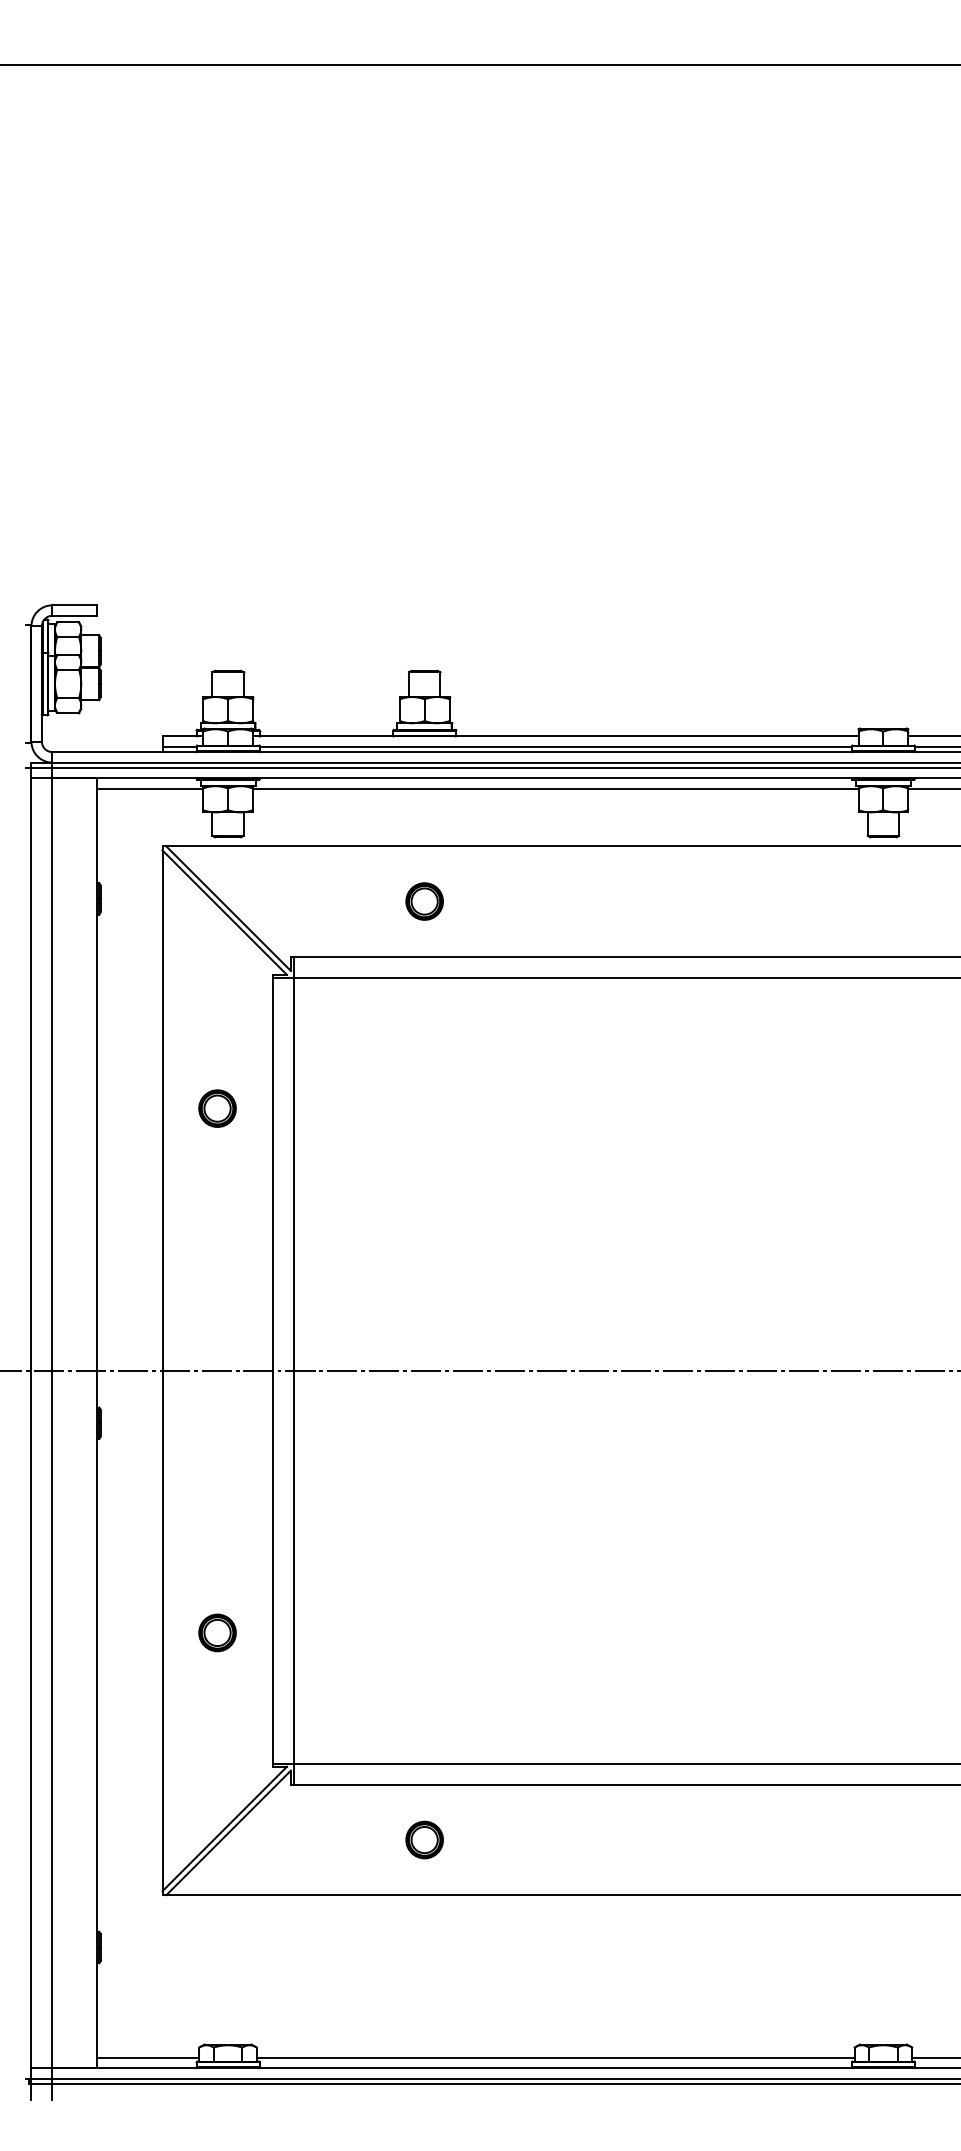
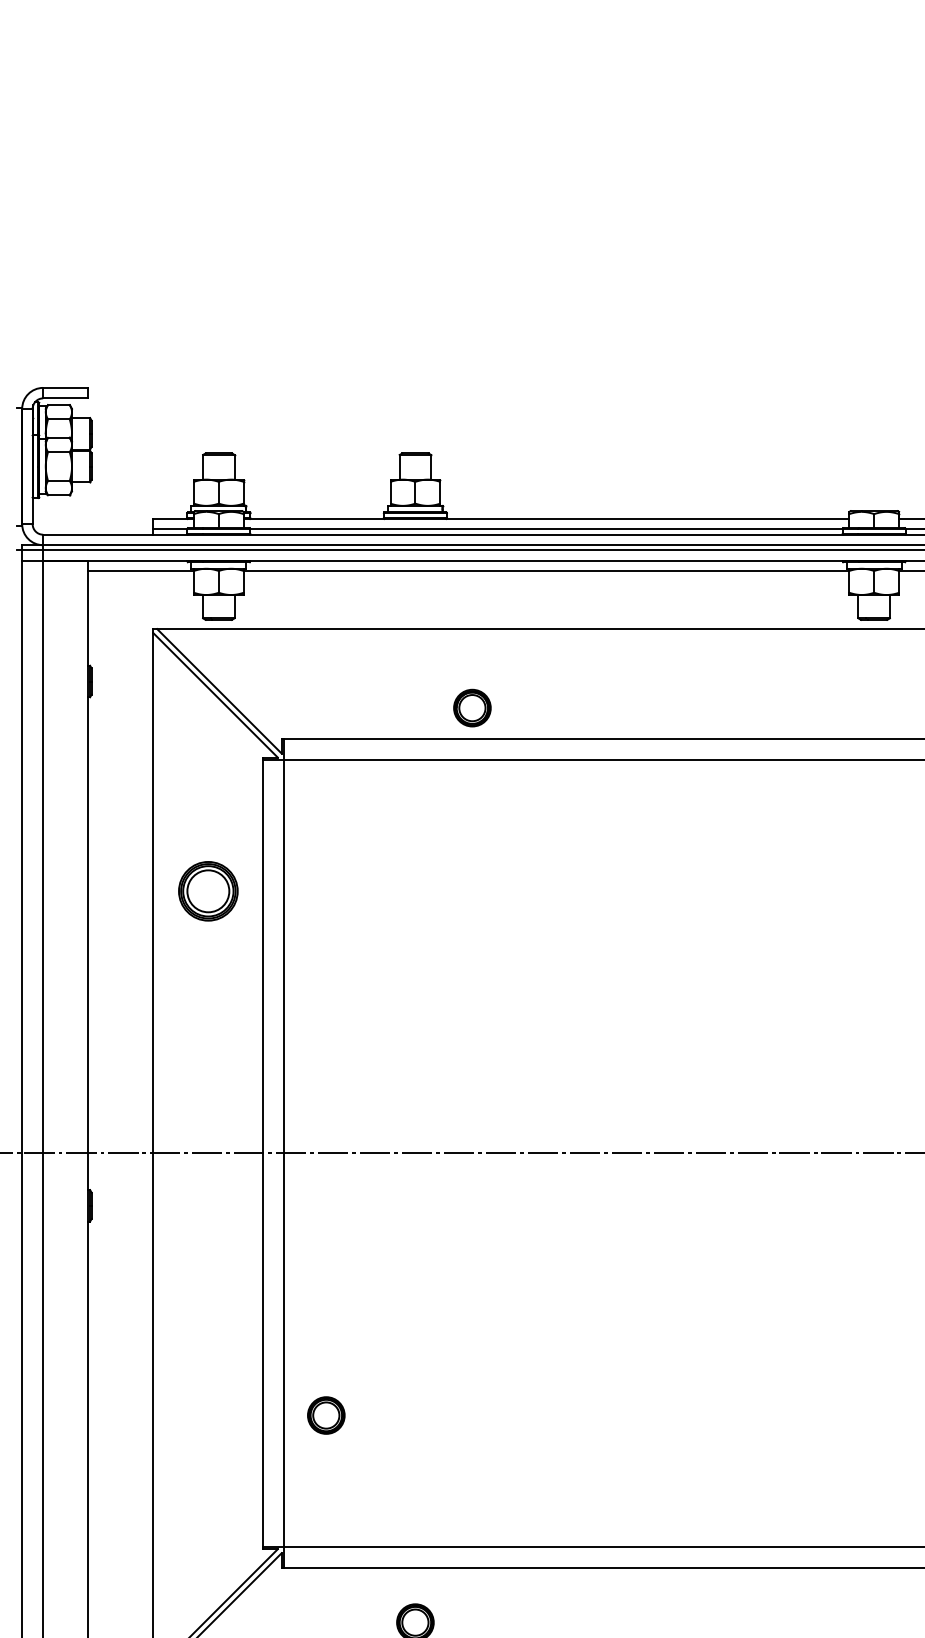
part: (424, 901) -> (472, 708), moved
part: (217, 1108) -> (208, 891), size x1.6
part: (217, 1632) -> (326, 1415), moved

